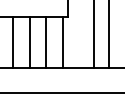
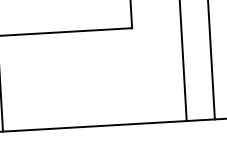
line: (13, 42) -> (32, 81), removed
line: (29, 42) -> (62, 80), removed
line: (46, 42) -> (94, 78), removed
line: (63, 42) -> (126, 76), removed

